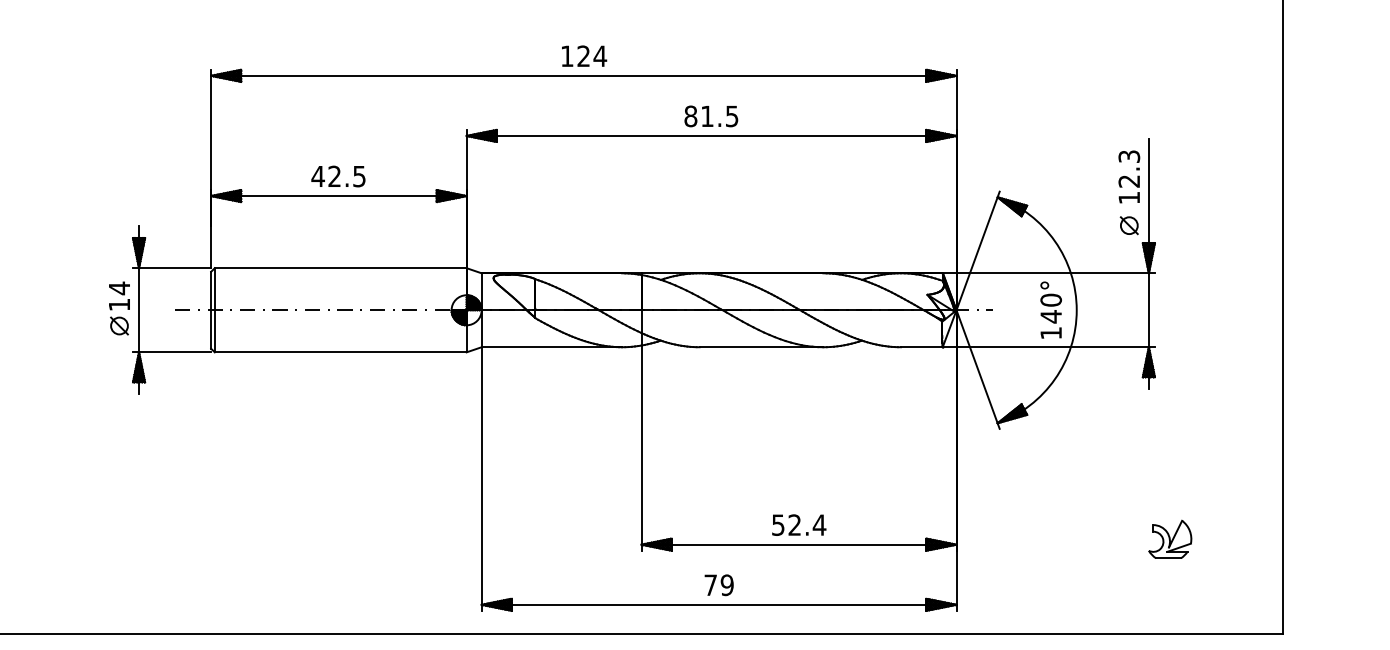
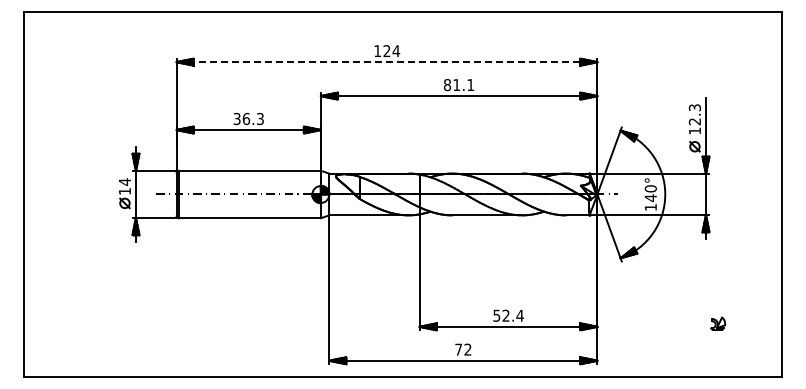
line: (584, 76) -> (387, 62), solid -> dashed
text: (731, 117) -> (470, 85), 81.5 -> 81.1
text: (338, 175) -> (248, 118), 42.5 -> 36.3
part: (1169, 538) -> (717, 323), size x0.6
text: (726, 584) -> (467, 349), 79 -> 72

